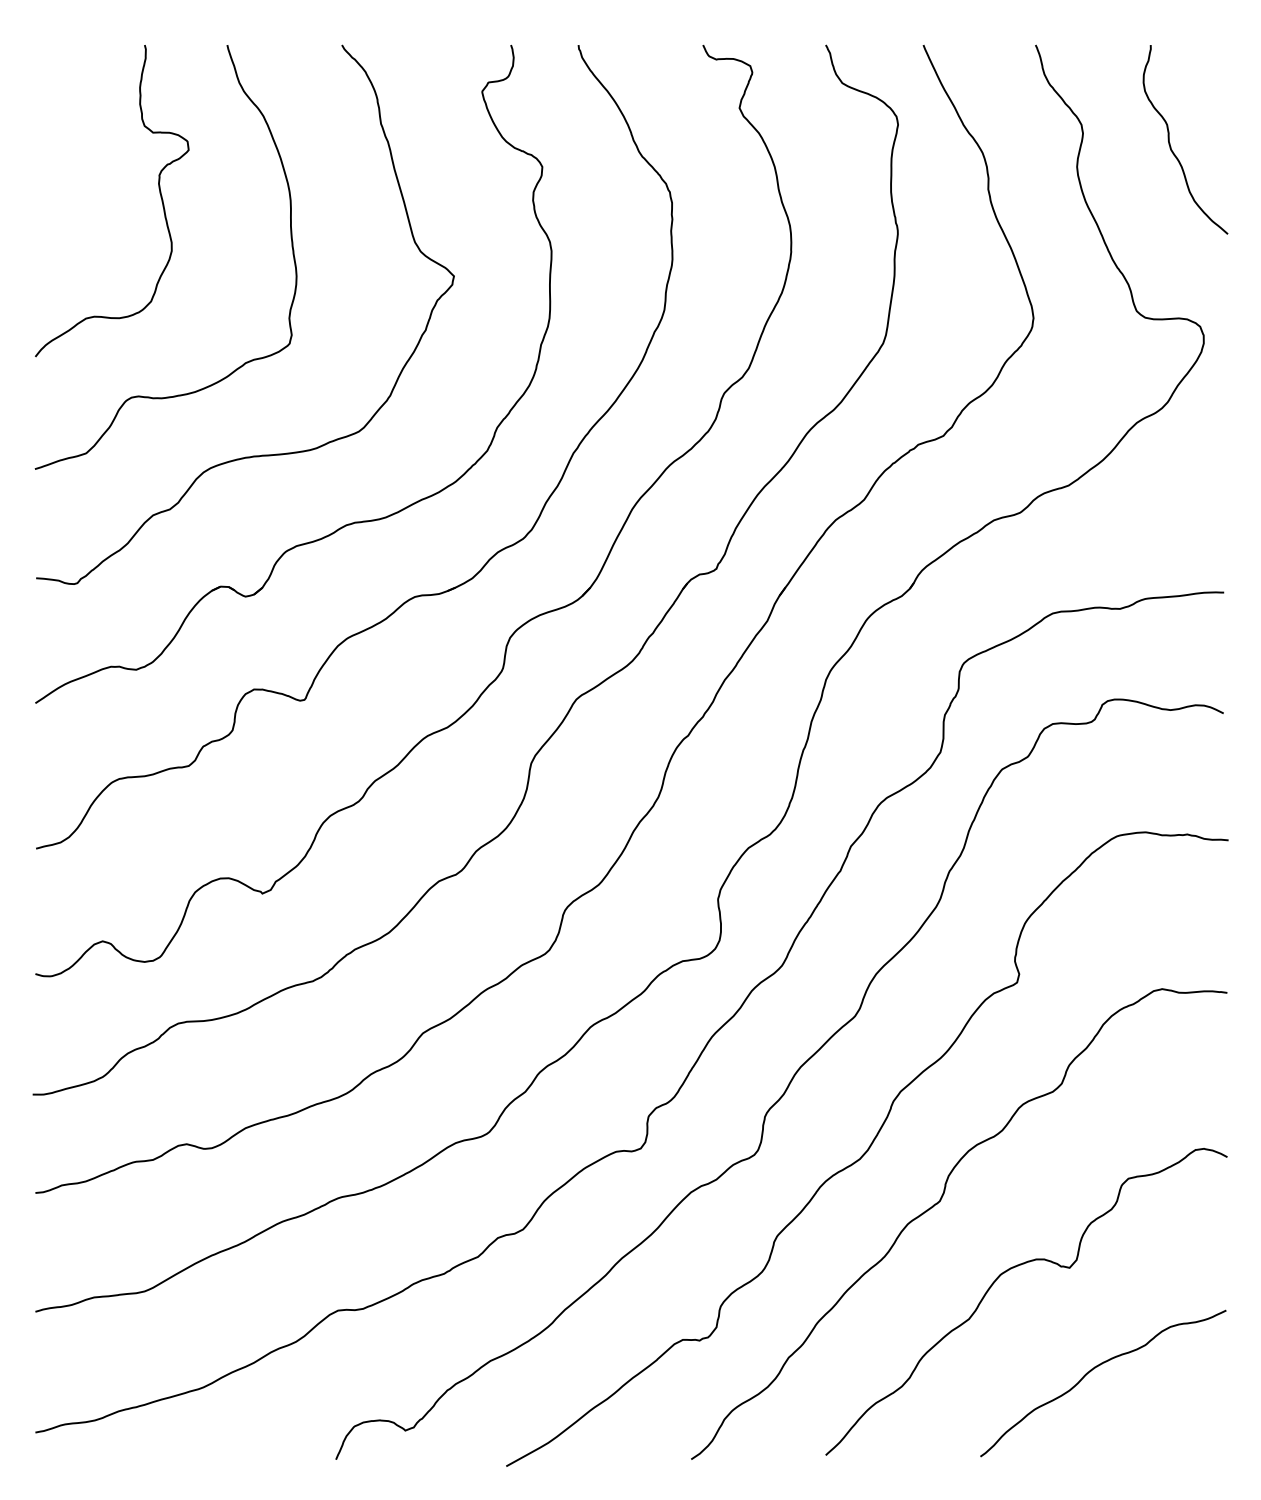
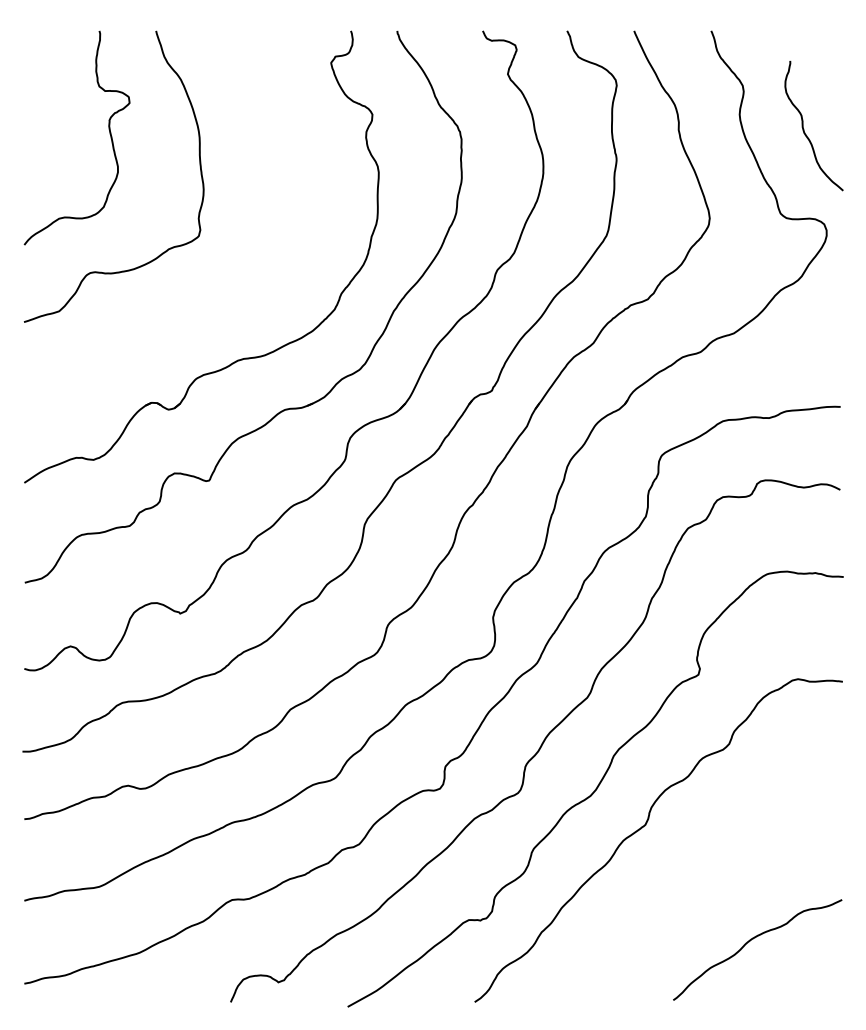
curve: (1171, 144) -> (804, 129), moved
curve: (265, 453) -> (182, 311), removed
curve: (1008, 1272) -> (692, 873), removed

